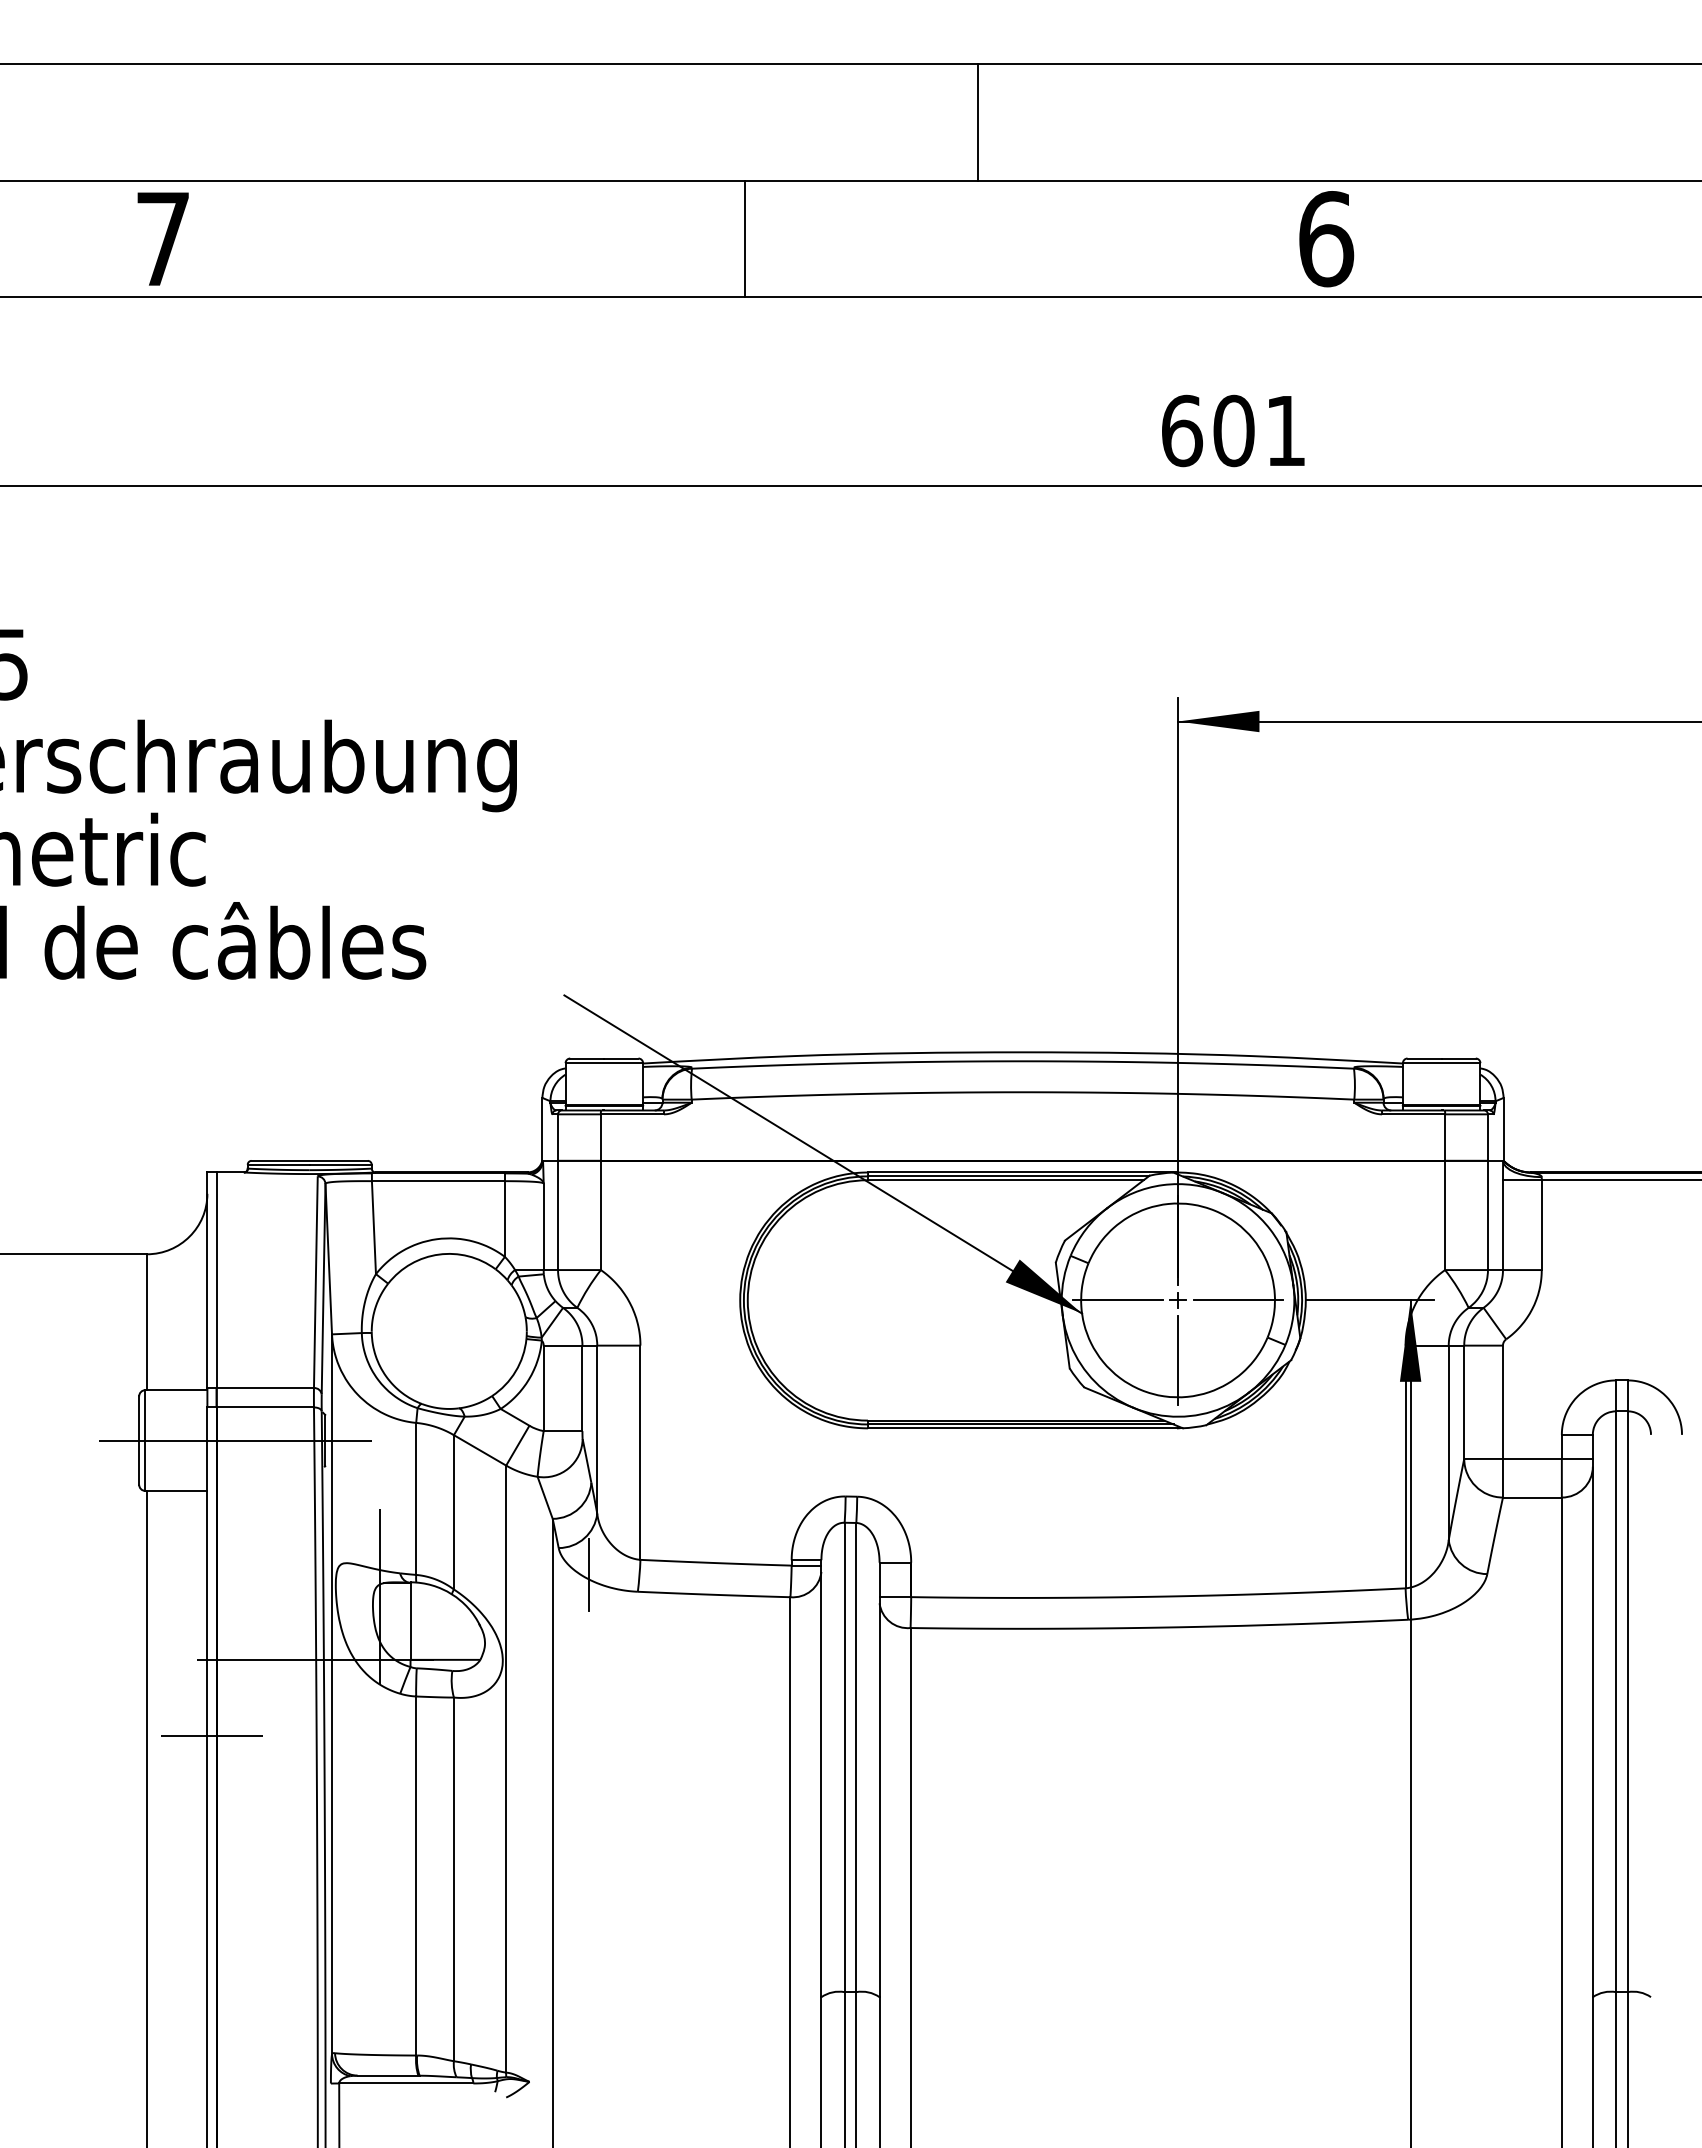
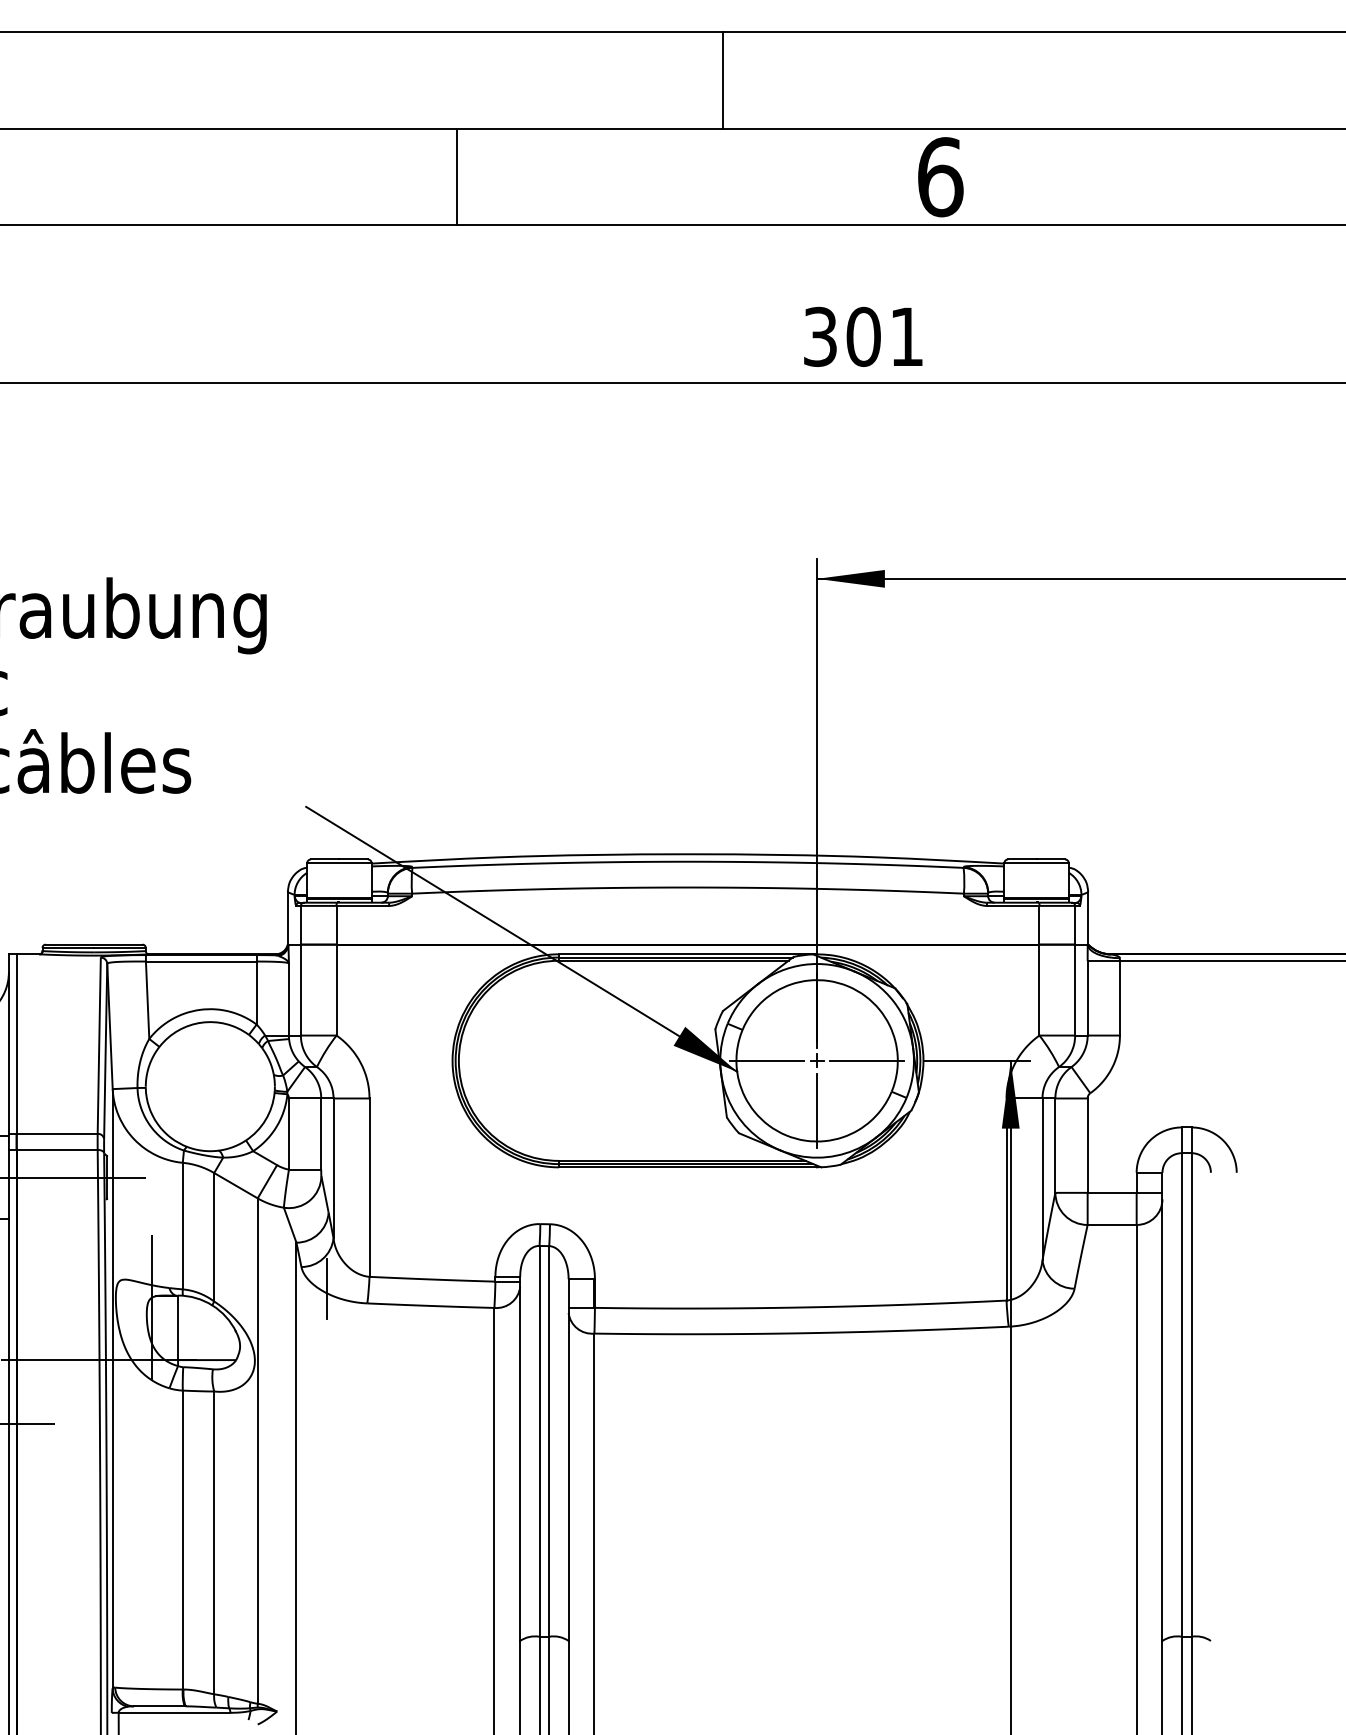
line: (977, 122) -> (722, 80), moved
text: (1182, 430) -> (820, 336), 601 -> 301

